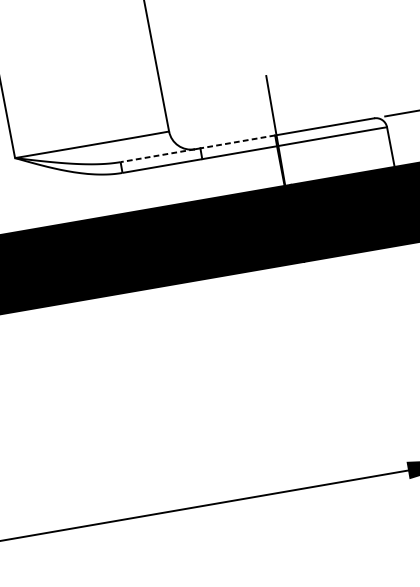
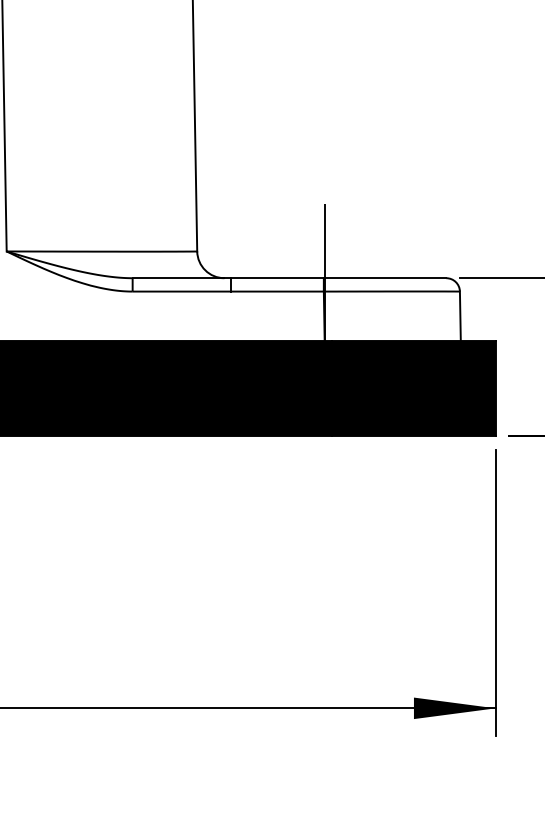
line: (237, 142) -> (277, 278), dashed -> solid
line: (157, 155) -> (178, 278), dashed -> solid

